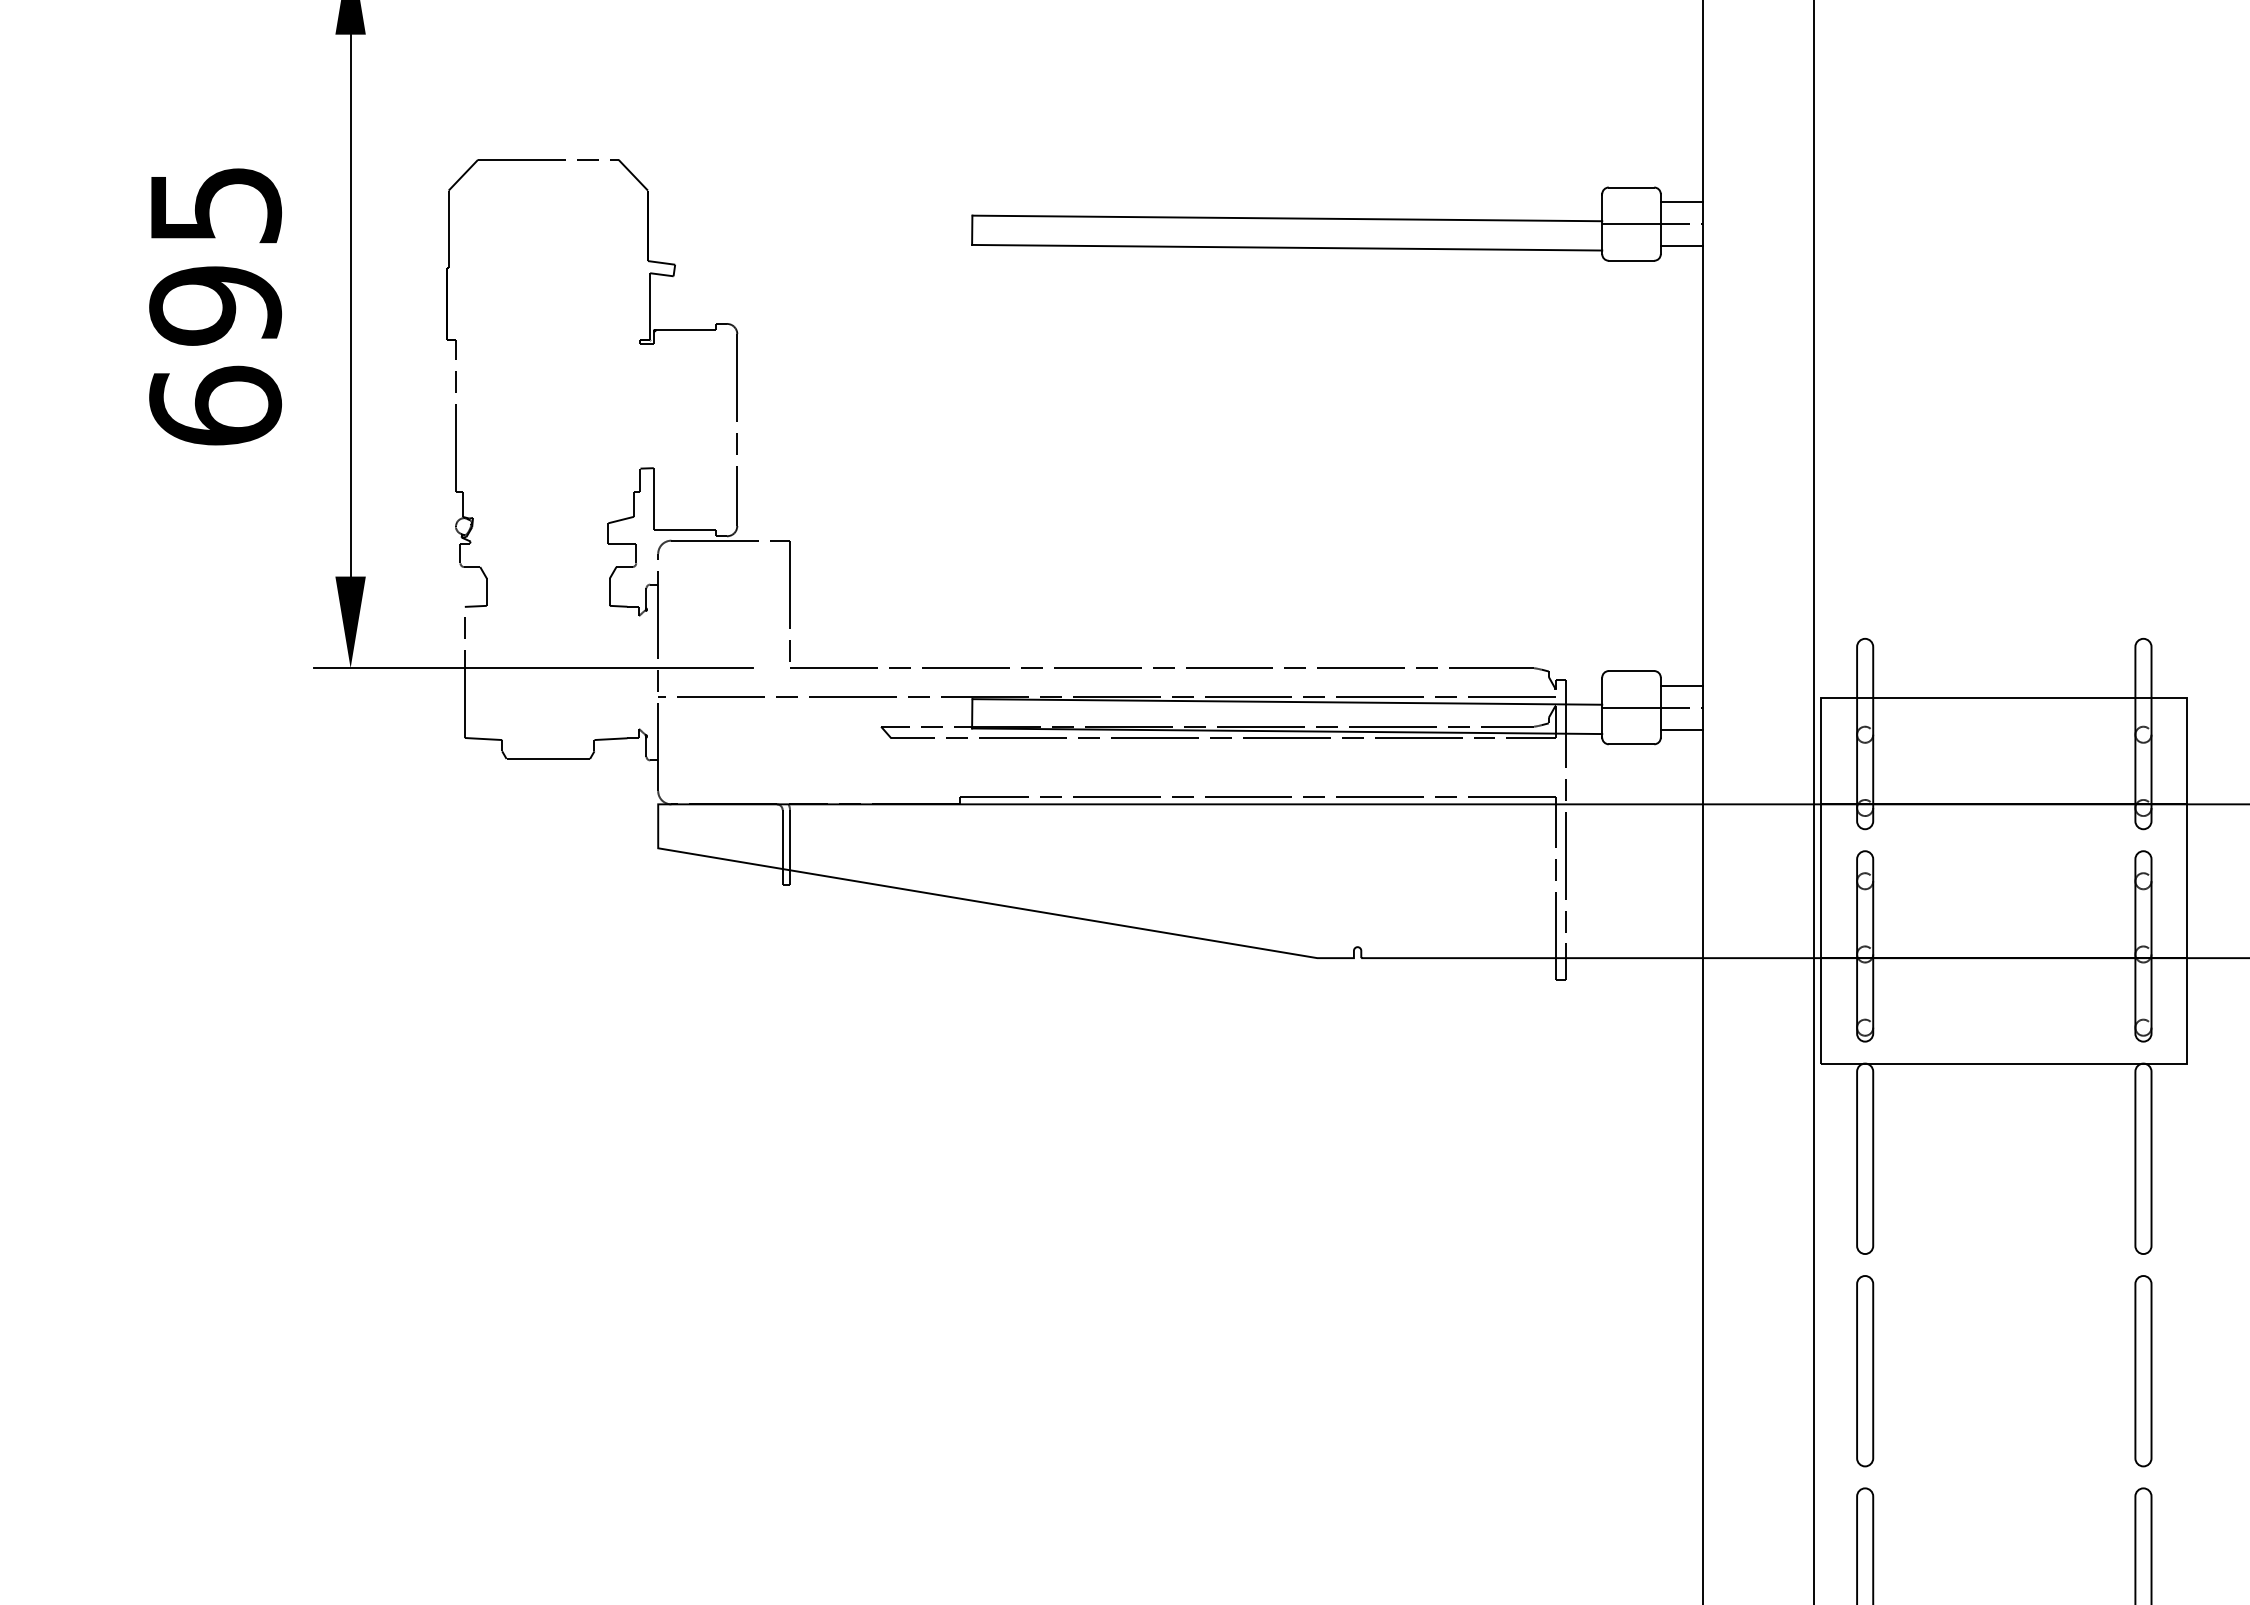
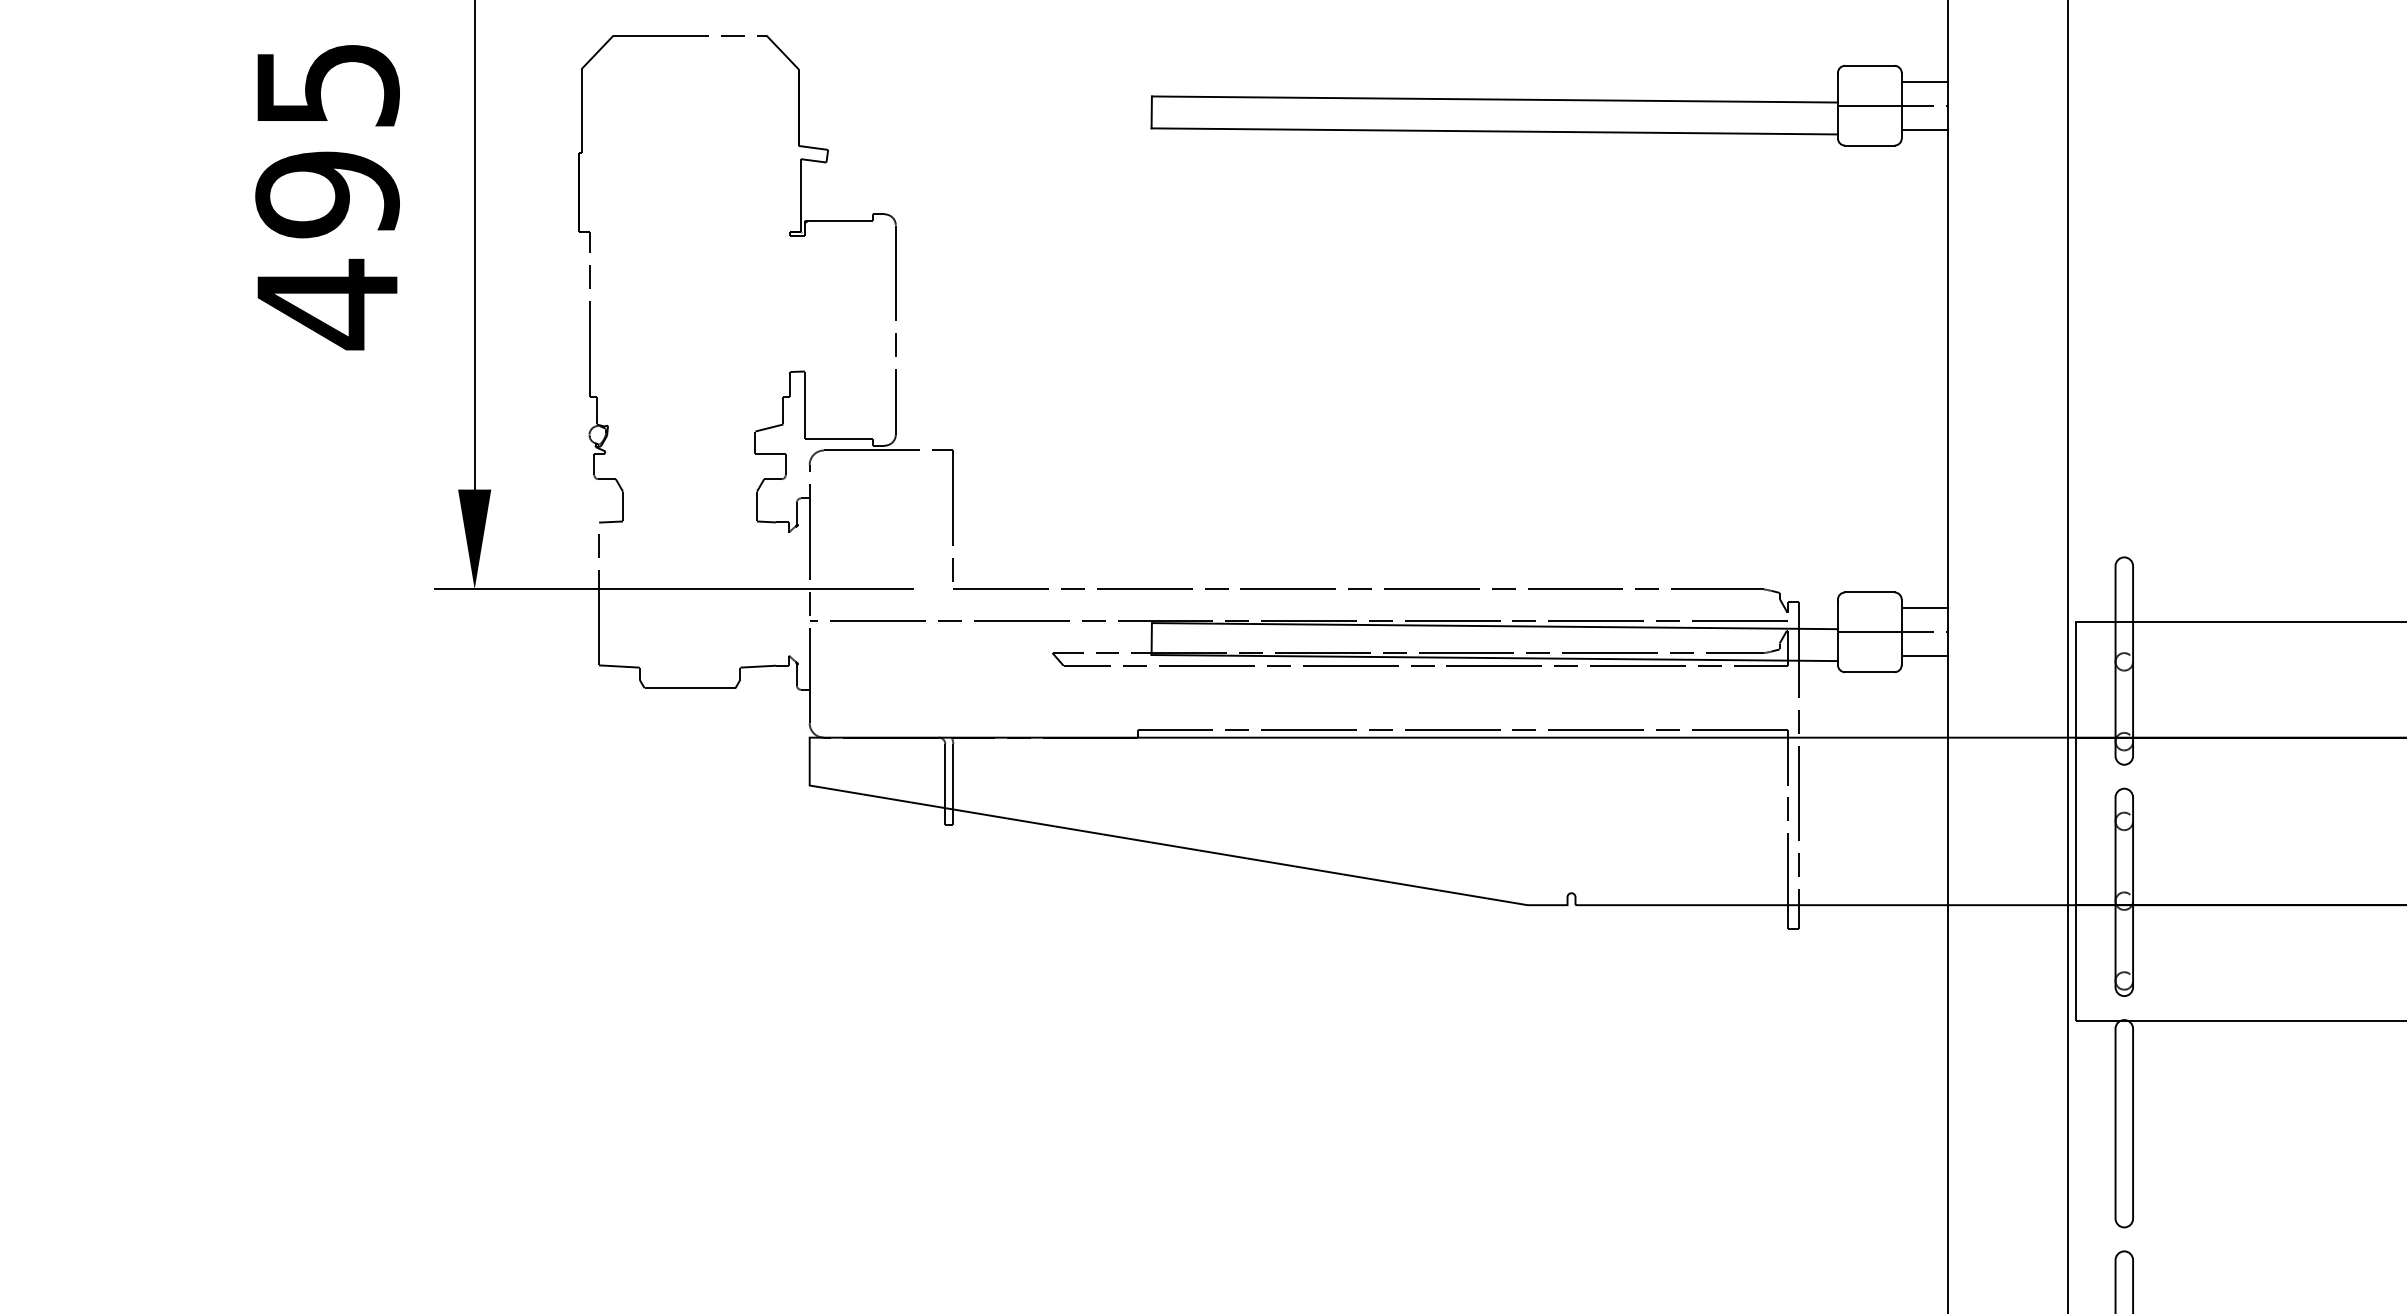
text: (215, 406) -> (327, 304), 695 -> 495

